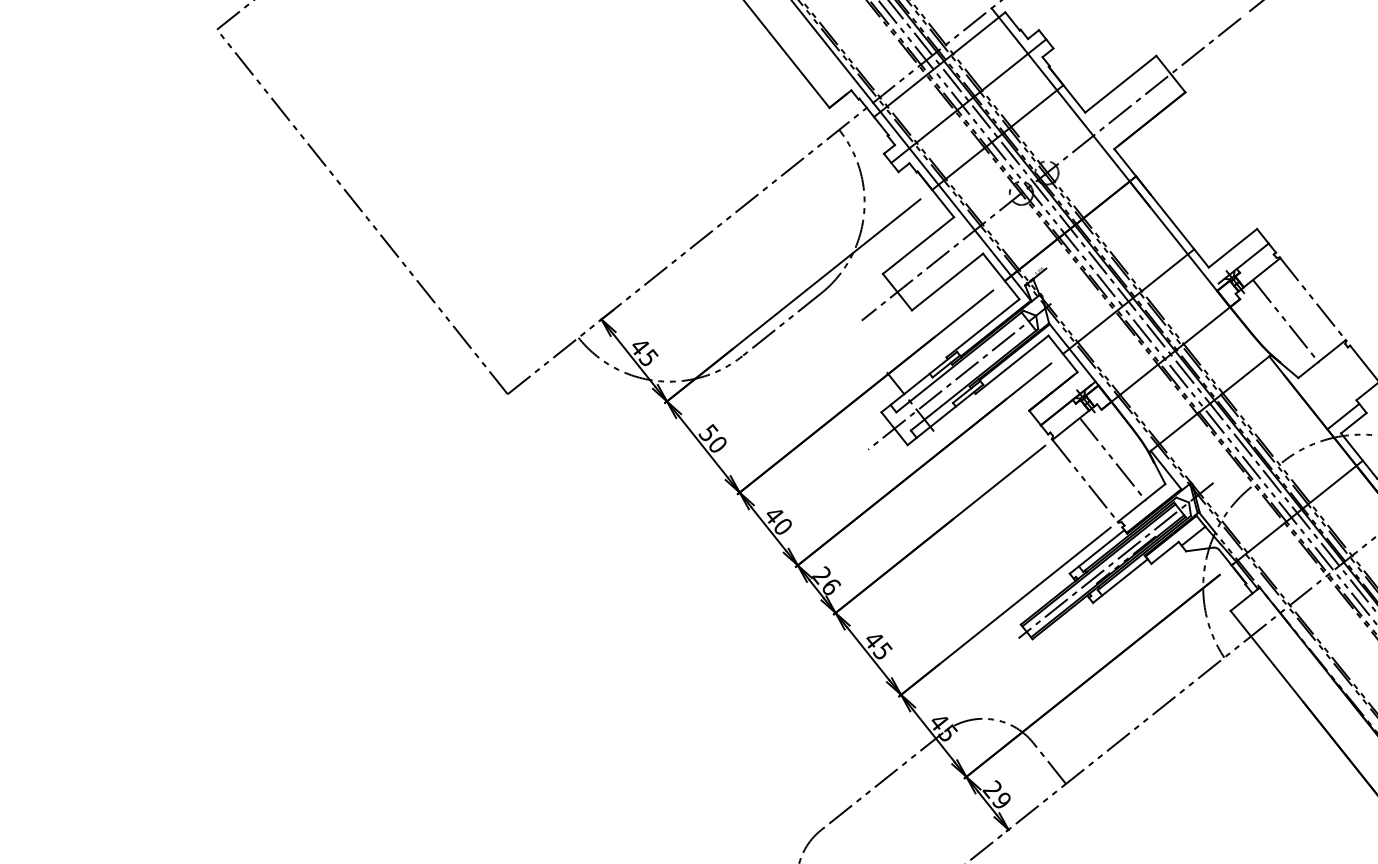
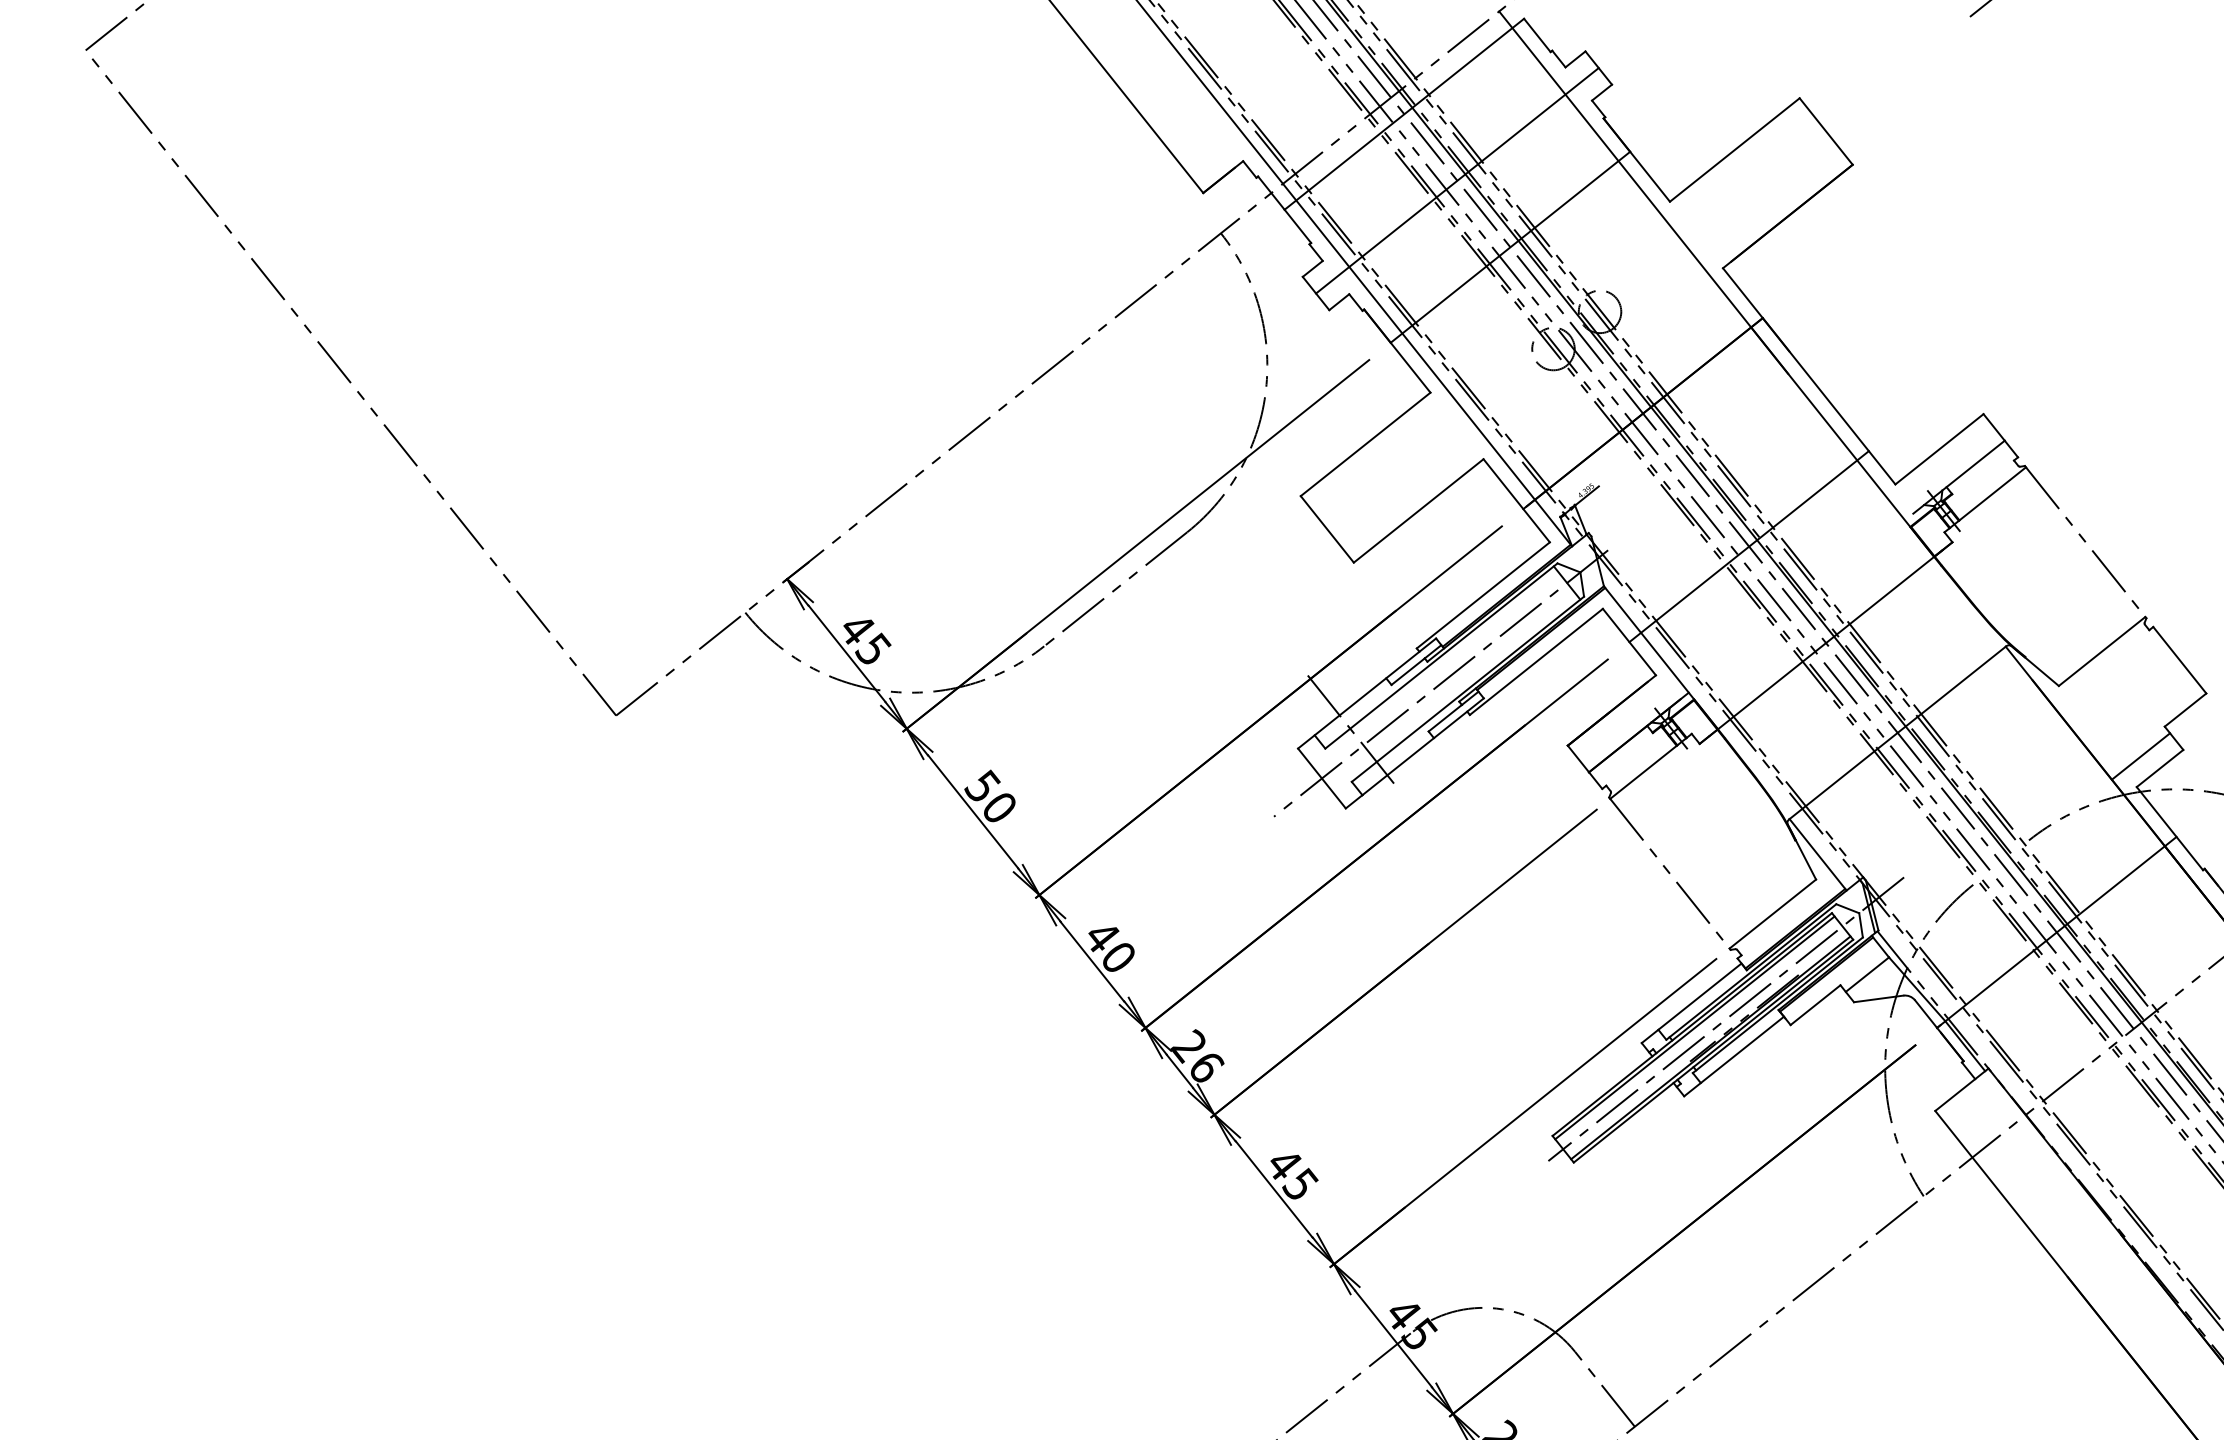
line: (1050, 169) -> (1606, 305), removed
line: (1285, 320) -> (2035, 581), removed
line: (1112, 459) -> (1719, 834), removed

